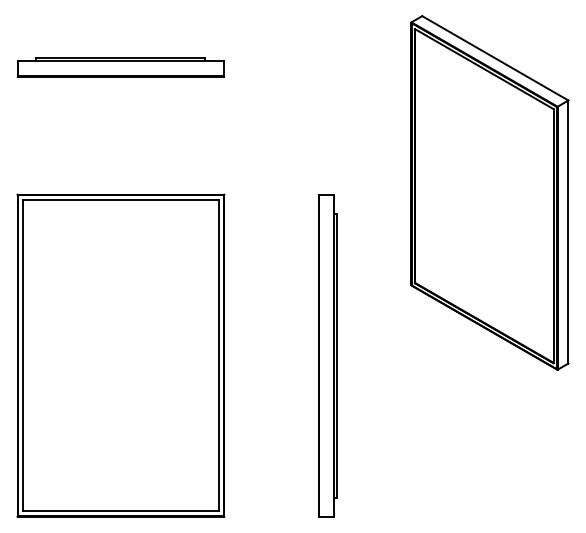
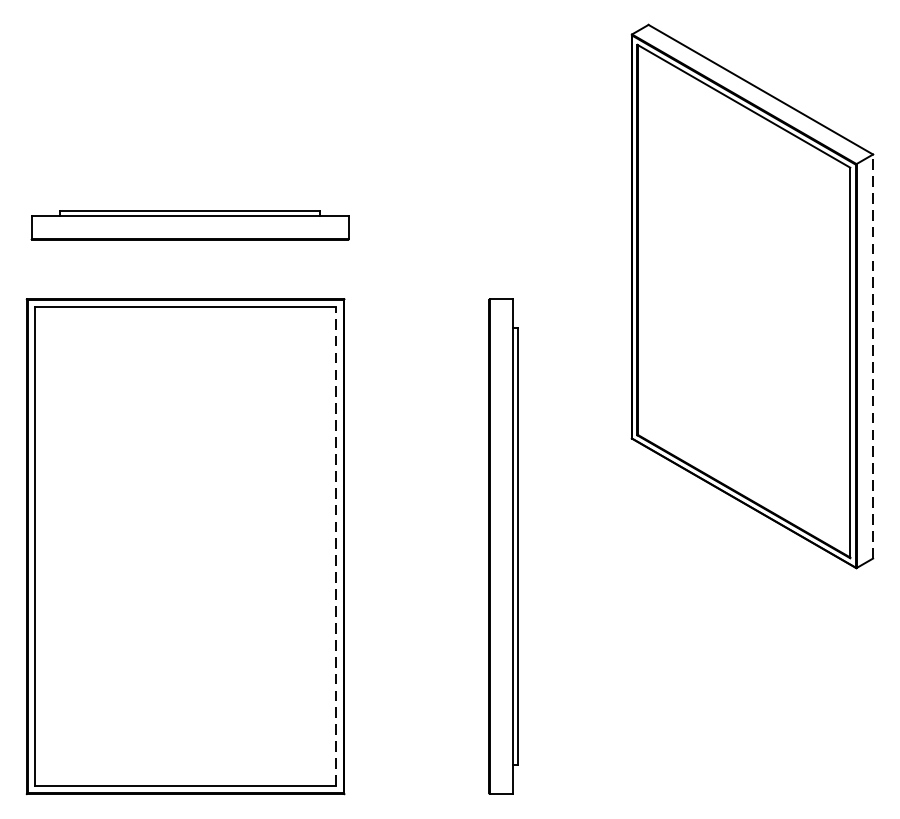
part: (120, 67) -> (189, 225), moved
line: (568, 232) -> (873, 357), solid -> dashed
line: (218, 355) -> (335, 546), solid -> dashed

